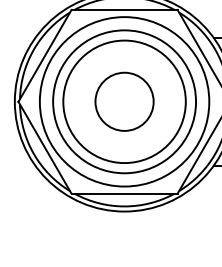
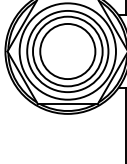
circle: (123, 101) -> (67, 51), size x1.67

